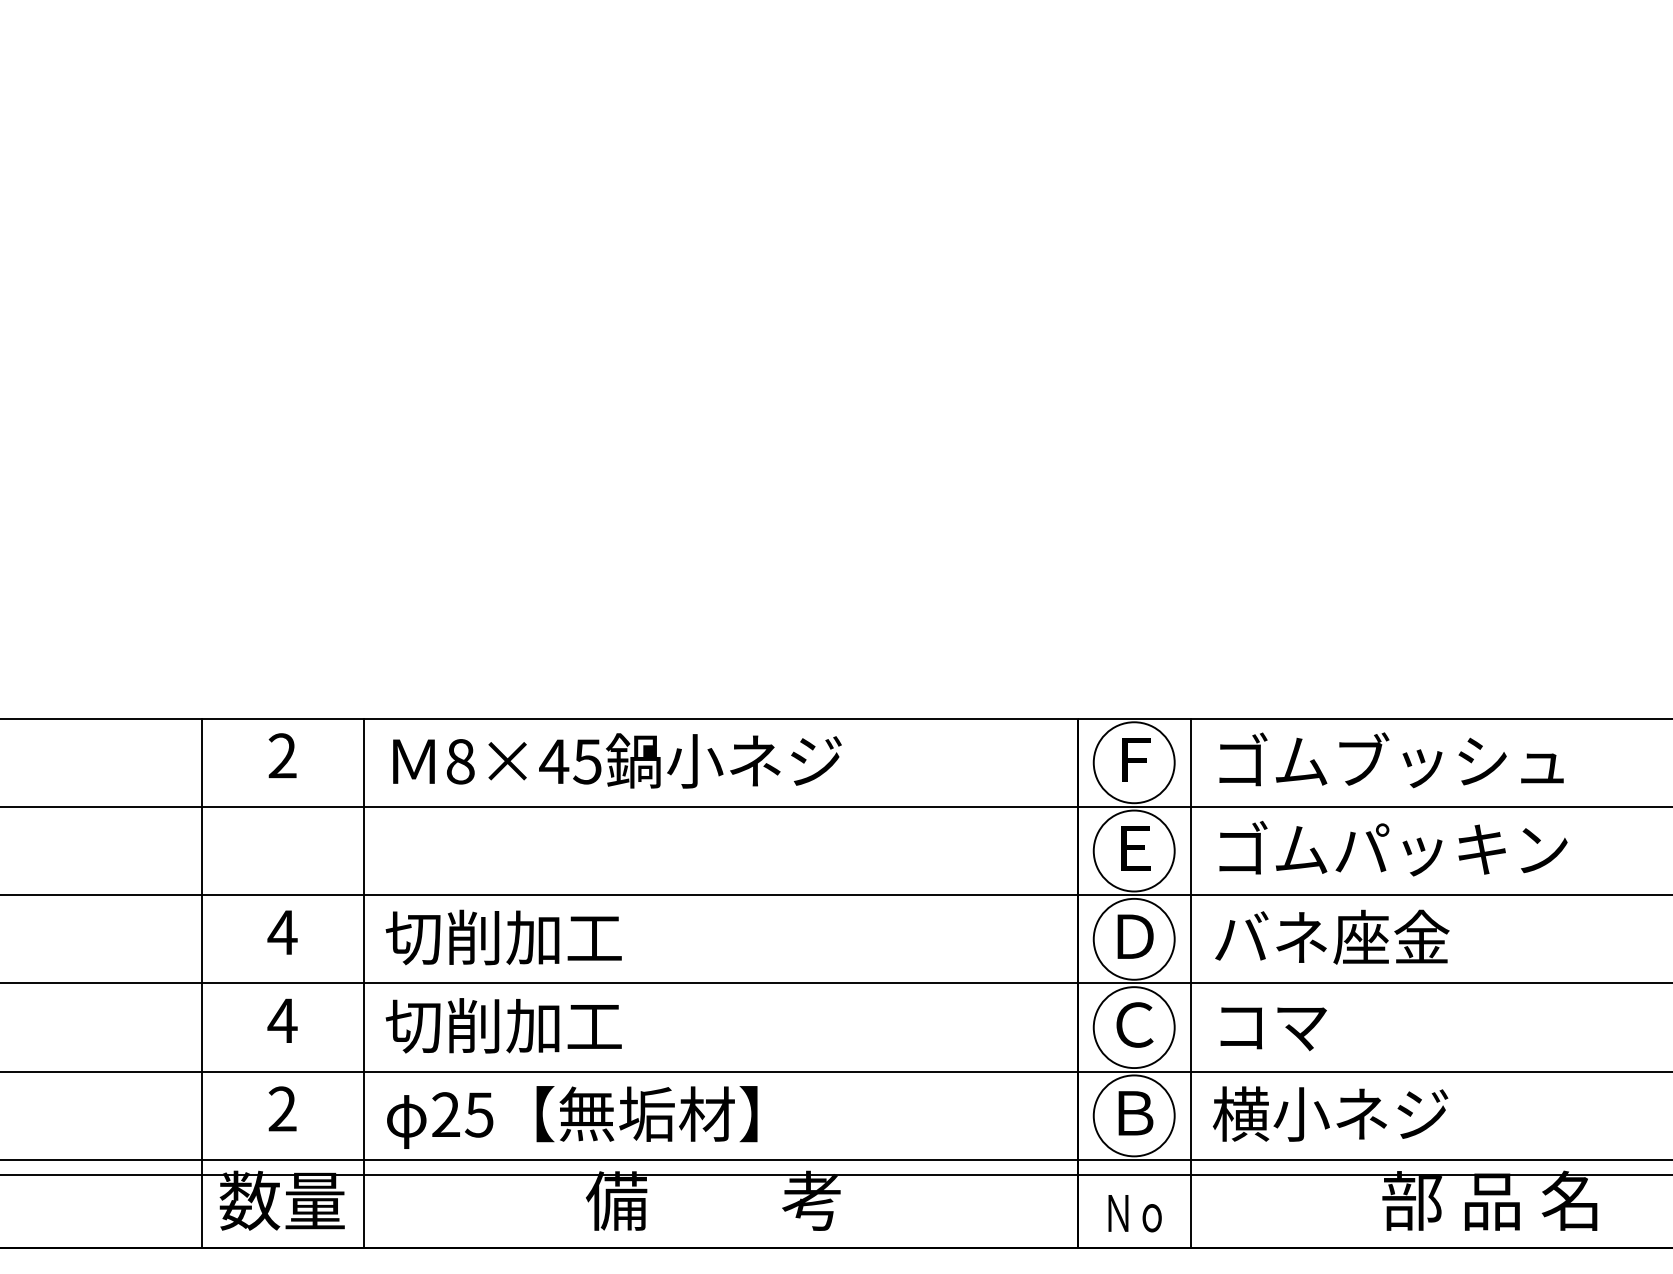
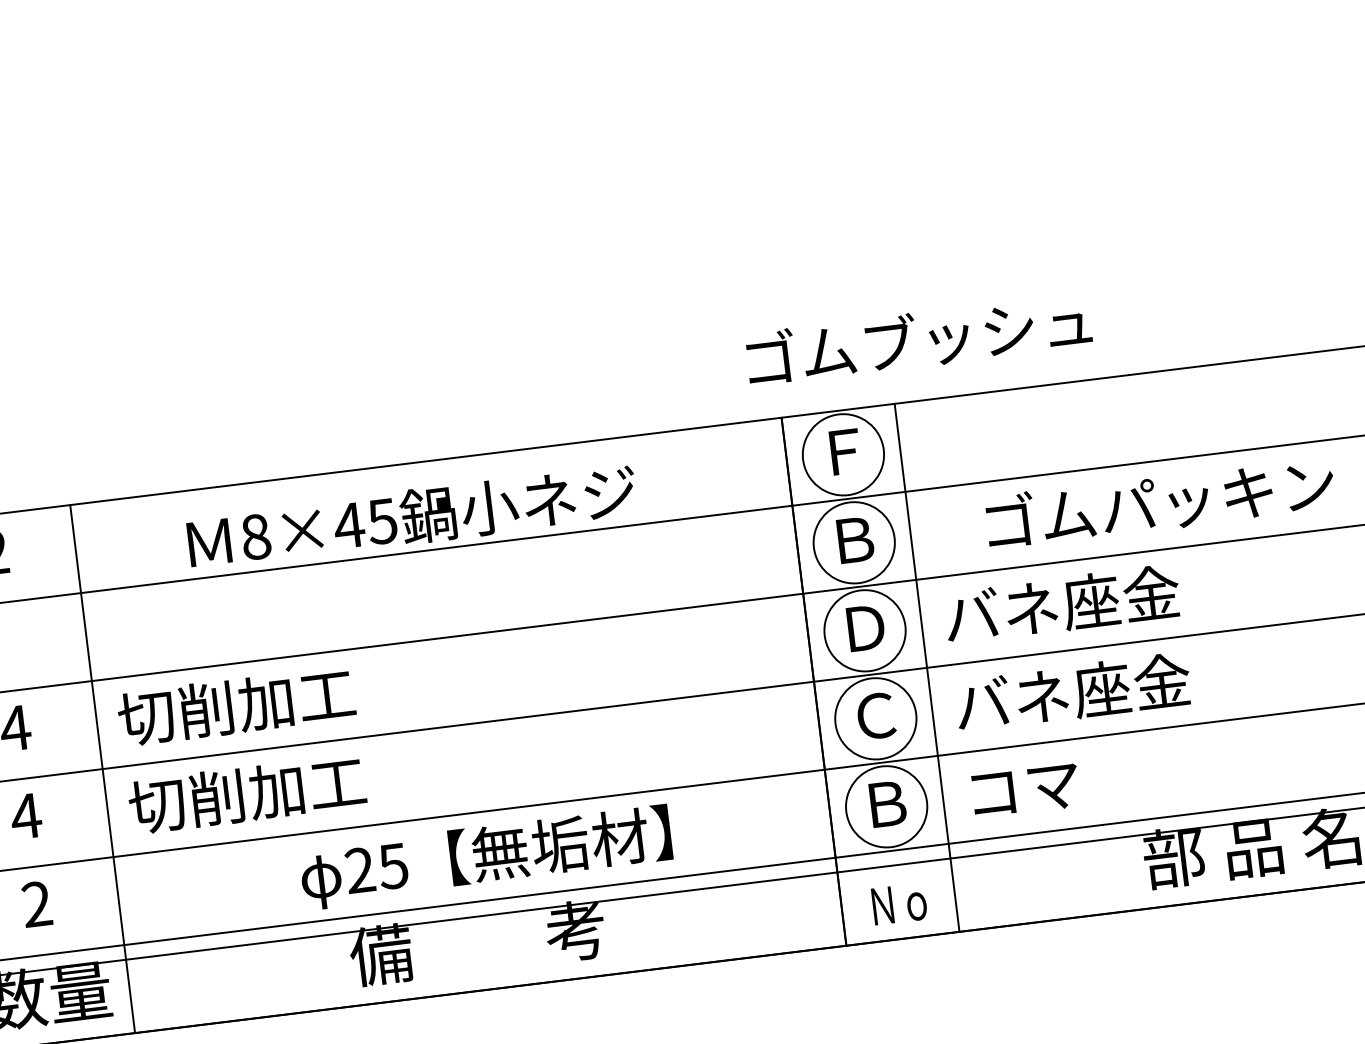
text: (617, 760) -> (412, 516), moved
text: (1391, 760) -> (918, 340), moved
text: (1135, 848) -> (855, 540), Ｅ -> Ｂ
text: (1393, 848) -> (1160, 502), moved
text: (1332, 1025) -> (1073, 692), コマ -> バネ座金
text: (1330, 1113) -> (1081, 780), 横小ネジ -> コマ
text: (572, 1117) -> (486, 857), moved

